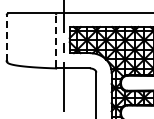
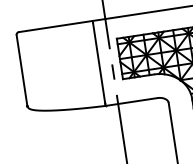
line: (6, 38) -> (21, 71), dashed -> solid
line: (56, 40) -> (99, 62), dashed -> solid

